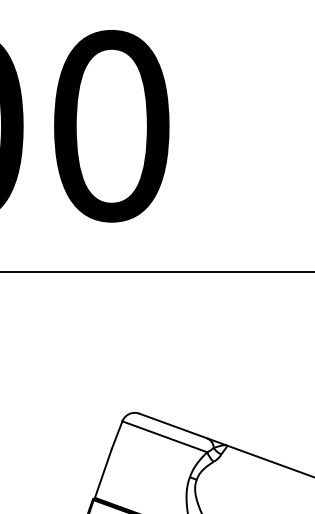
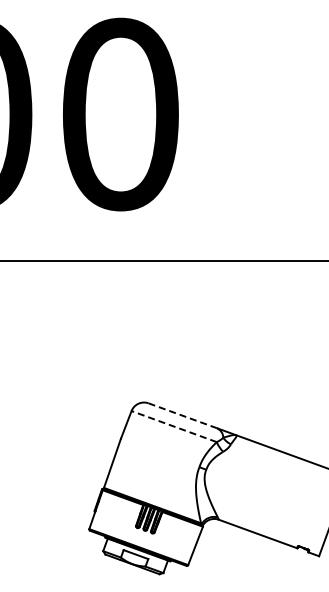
line: (174, 425) -> (183, 415), solid -> dashed
line: (164, 436) -> (173, 426), solid -> dashed

